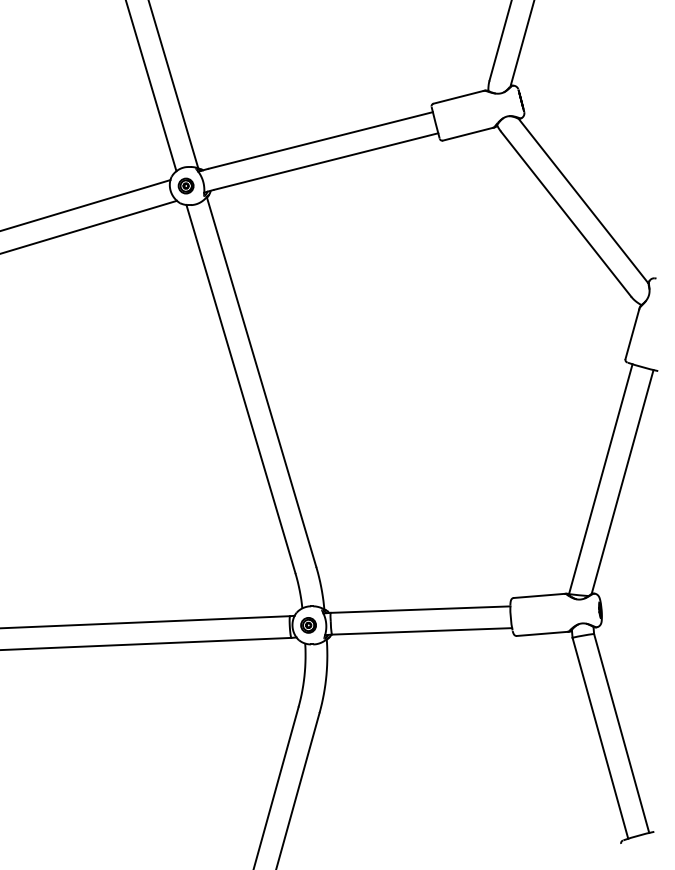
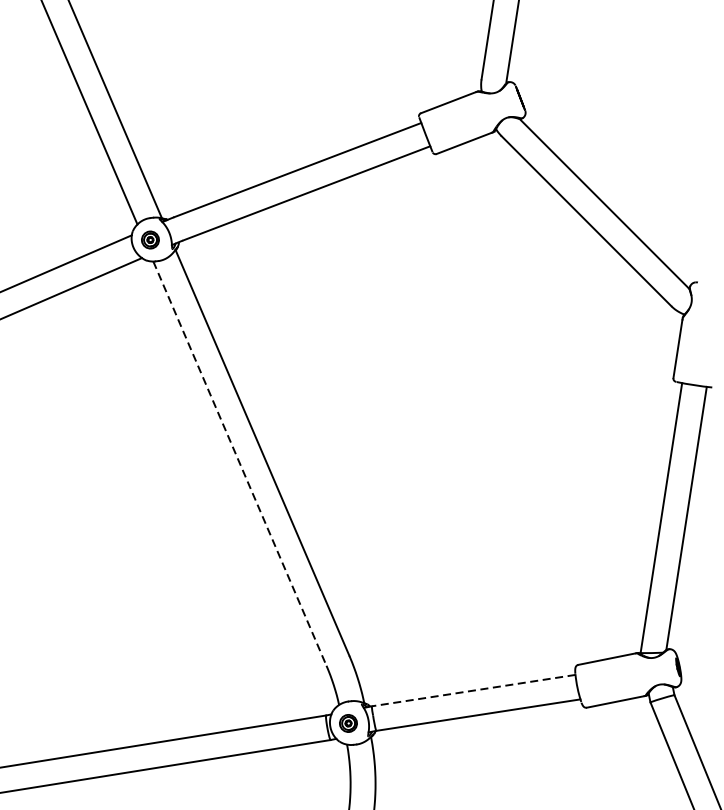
line: (240, 389) -> (239, 464), solid -> dashed
line: (420, 609) -> (473, 690), solid -> dashed

